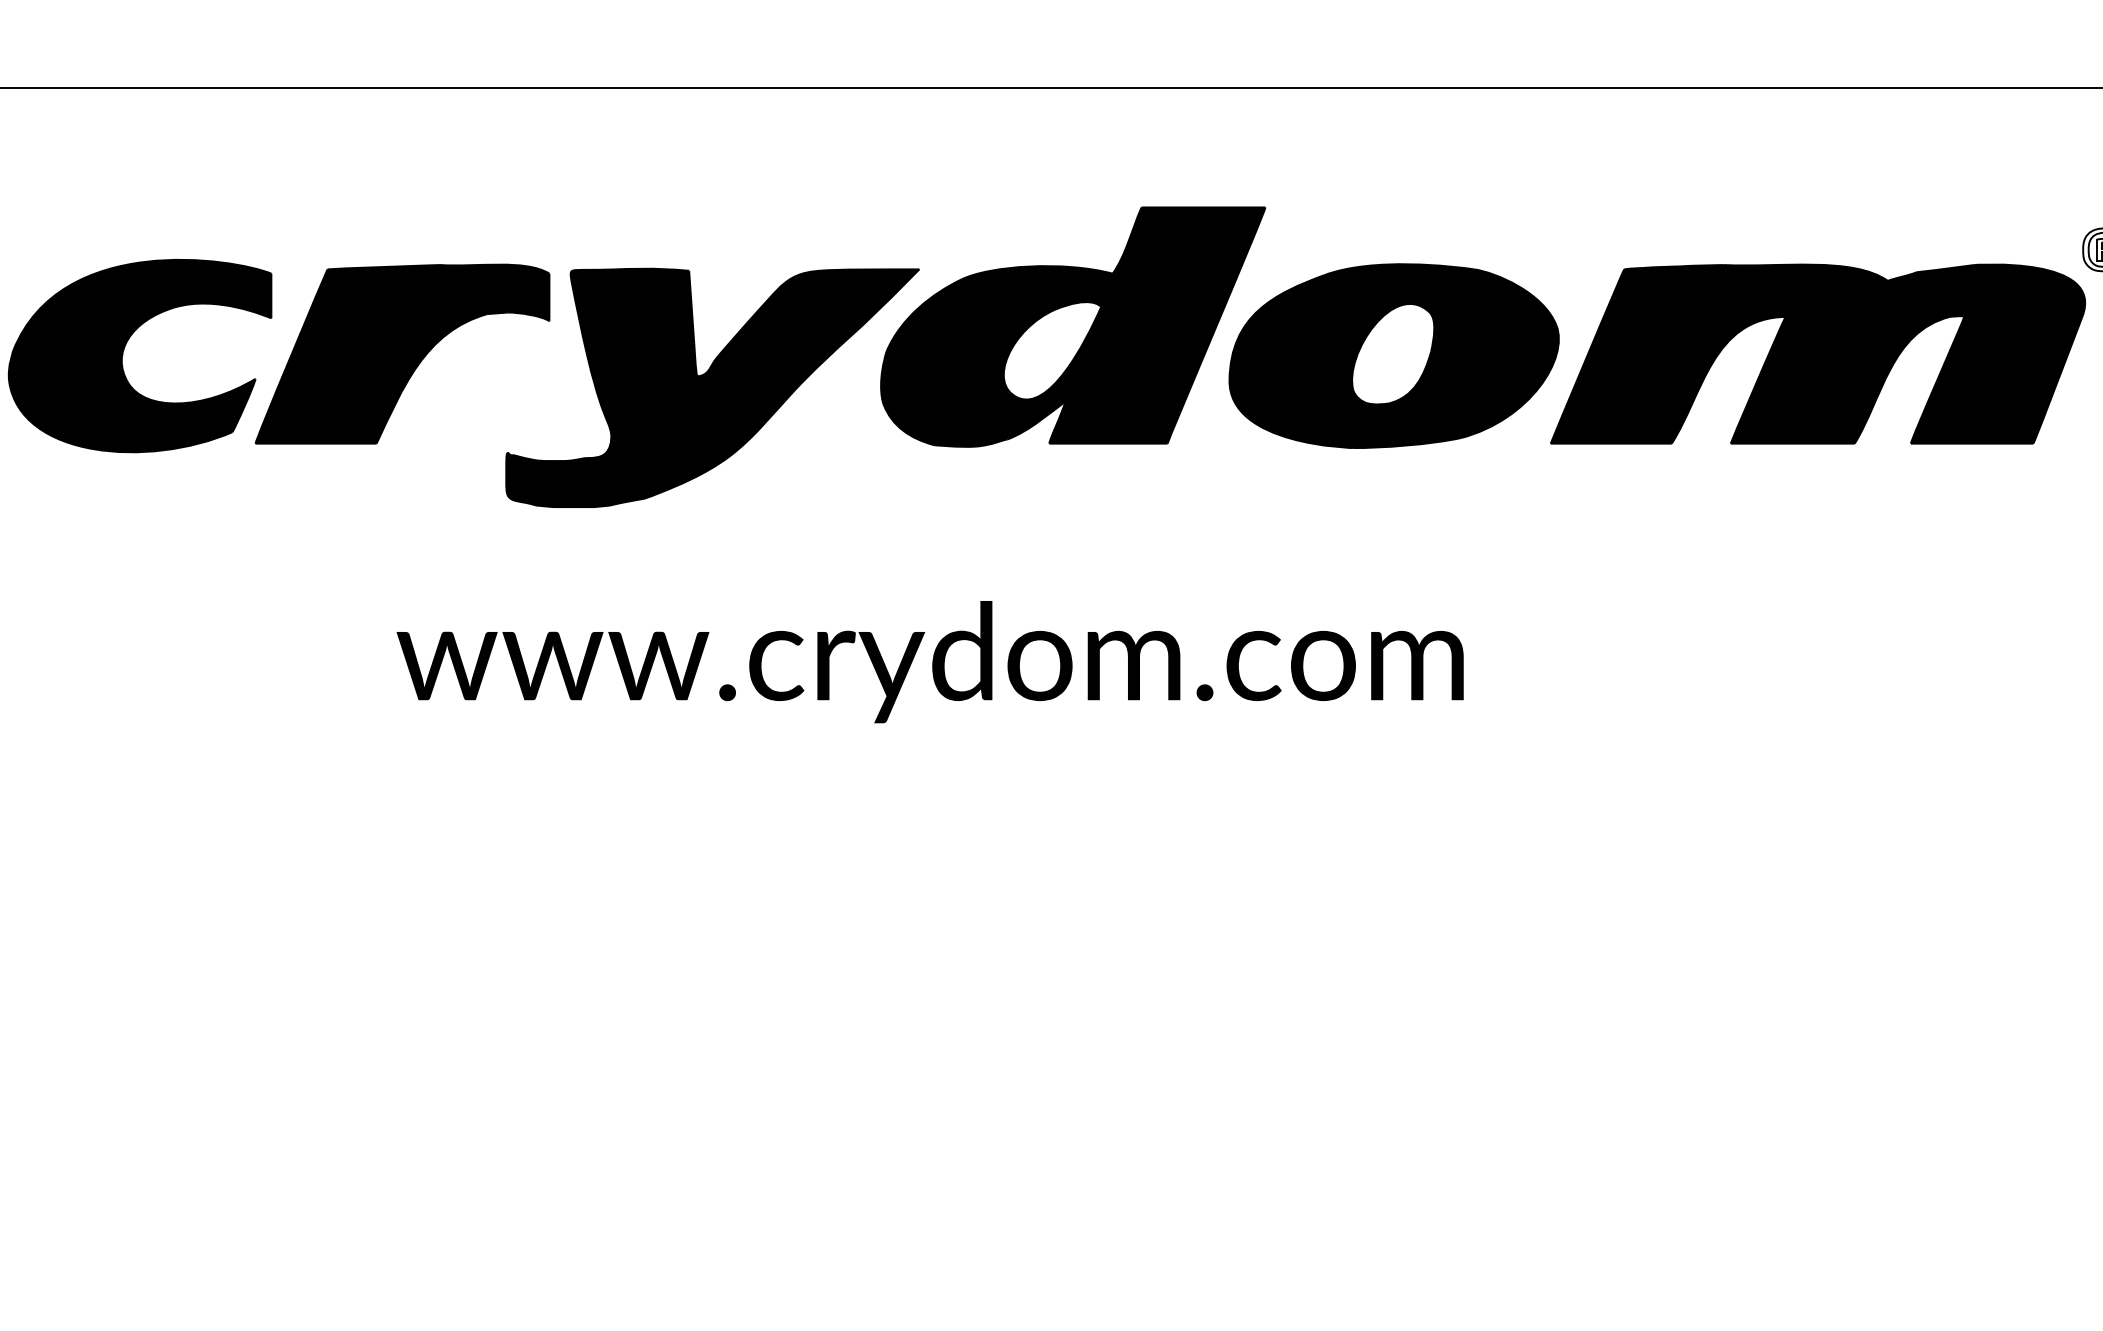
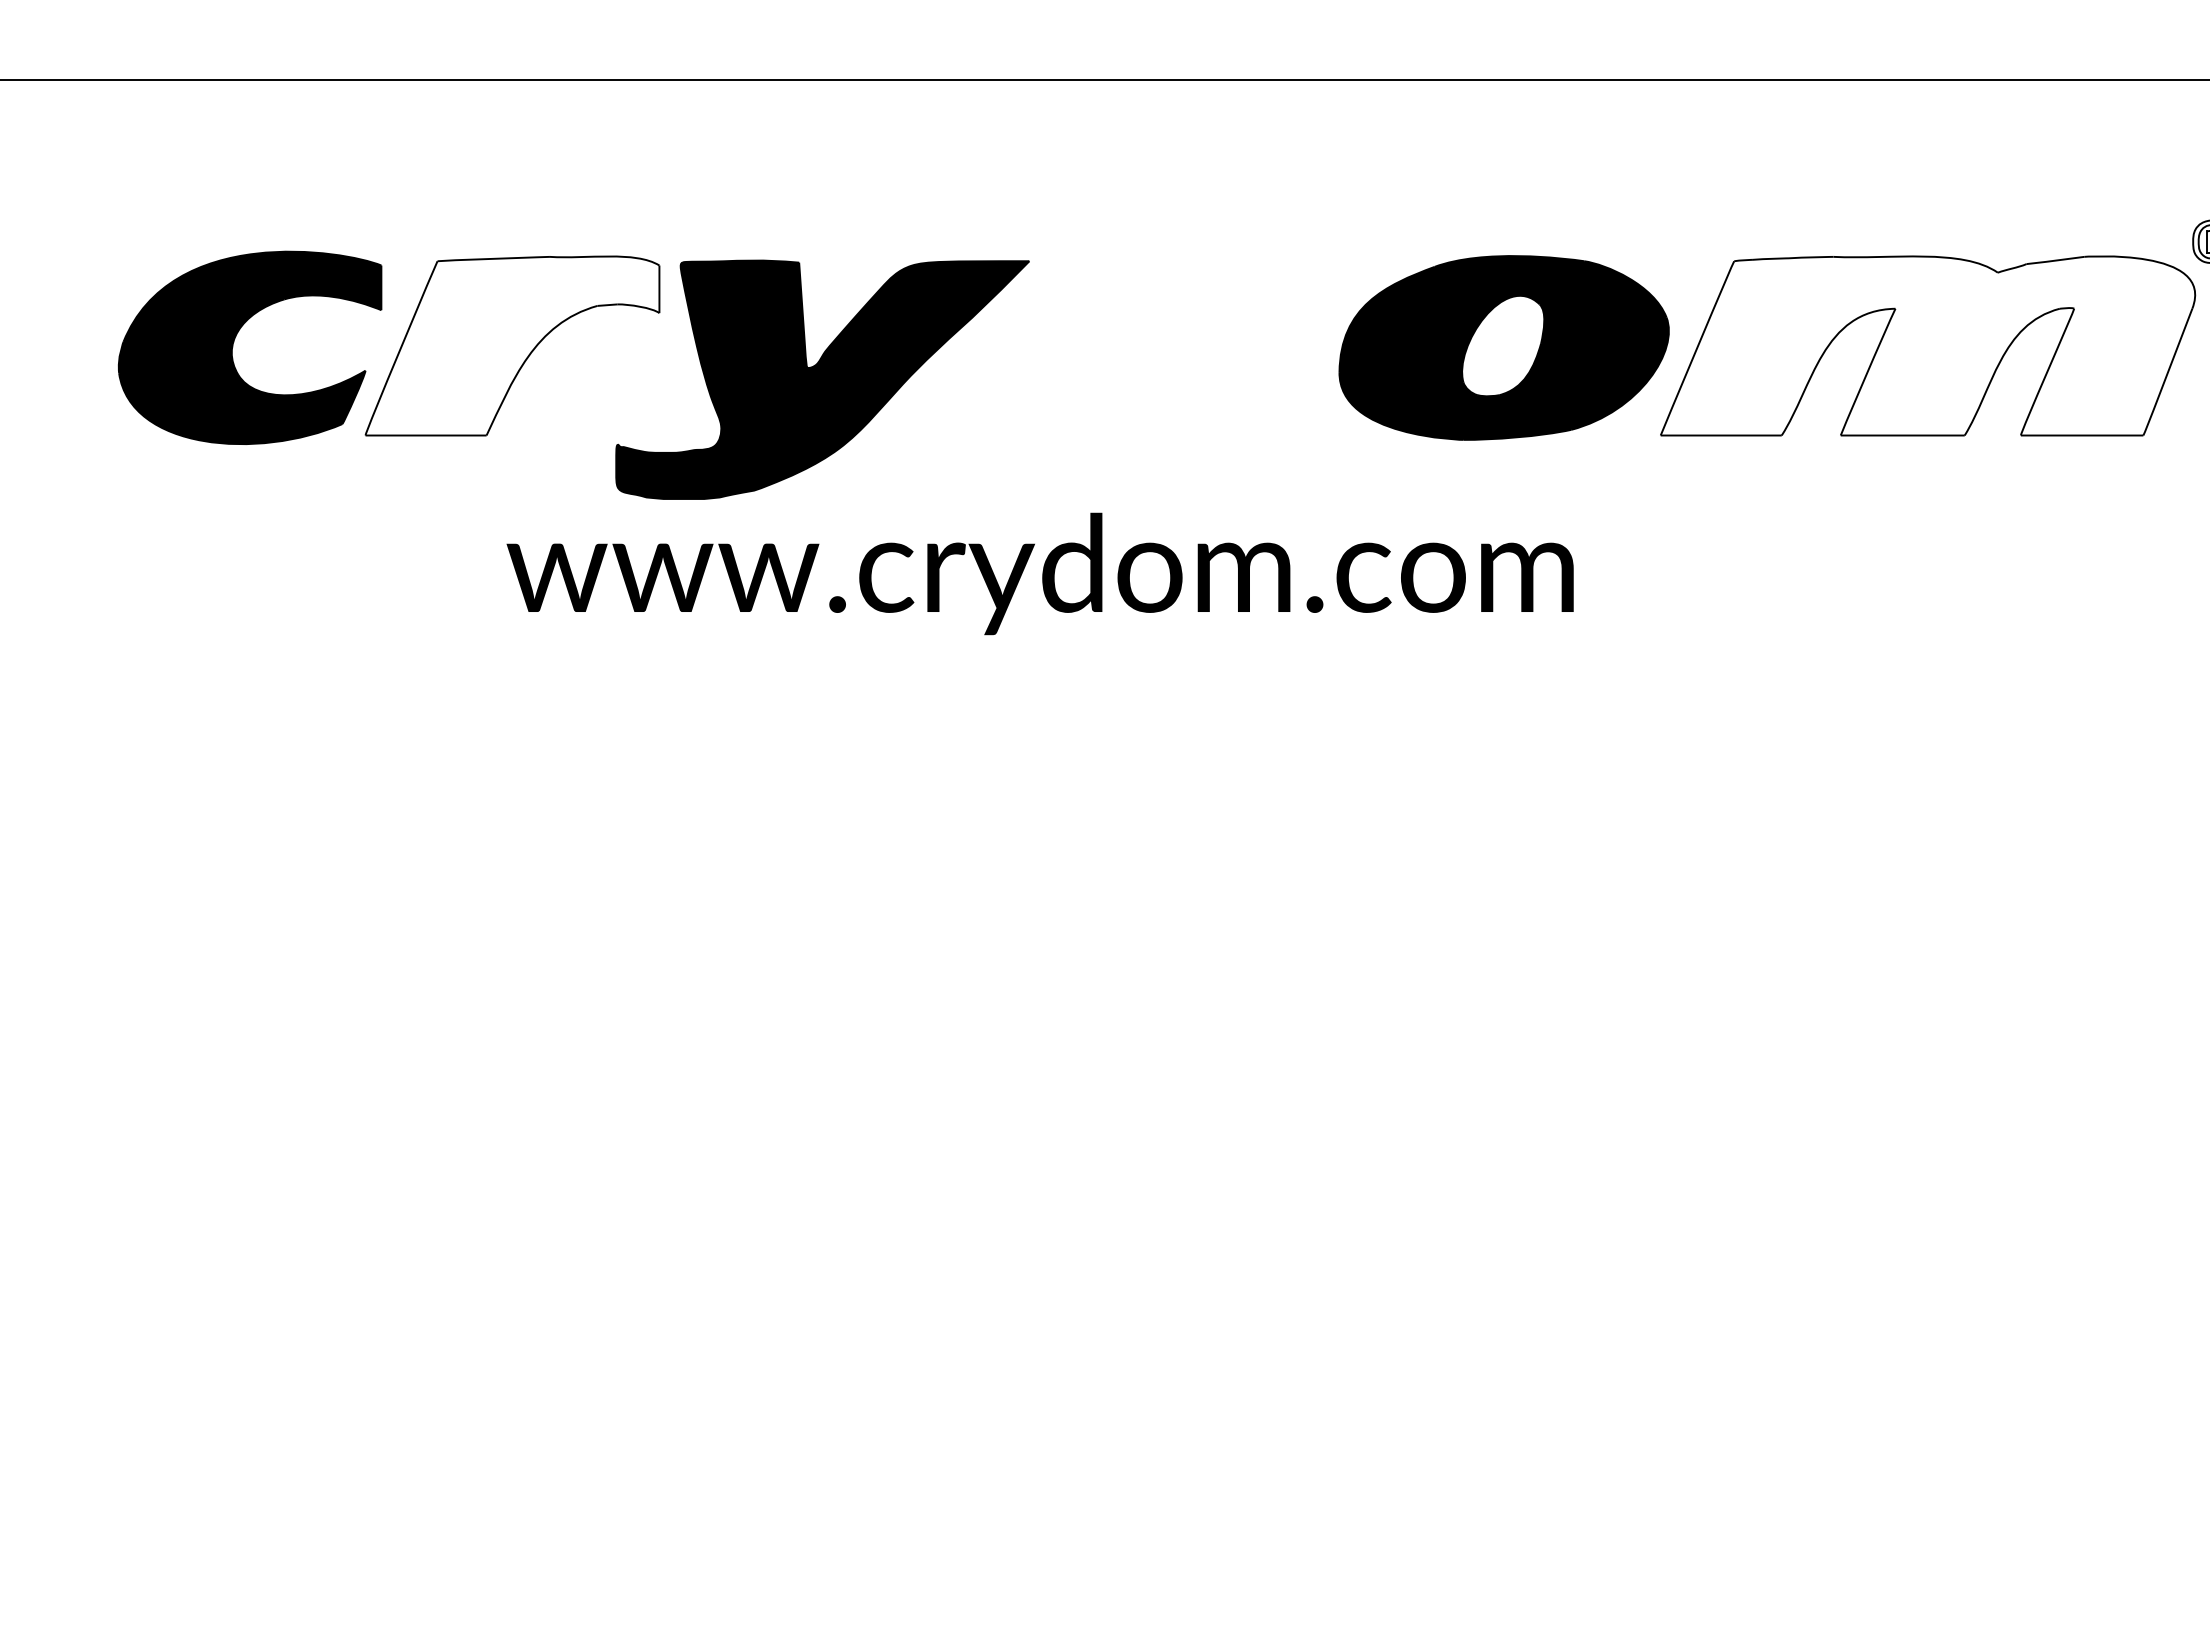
part: (1073, 326) -> (1183, 318), removed
fill: (402, 353) -> (512, 345), removed
fill: (1817, 353) -> (1927, 345), removed
text: (929, 661) -> (1039, 573), moved

